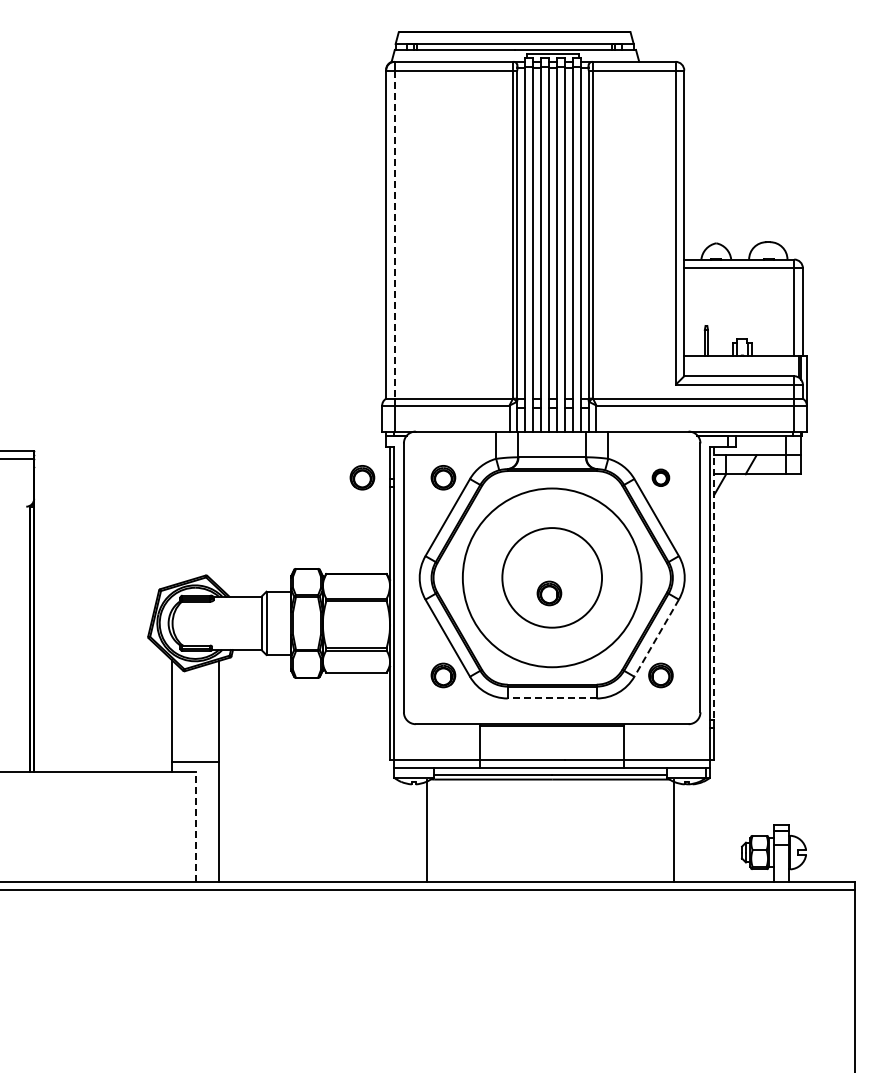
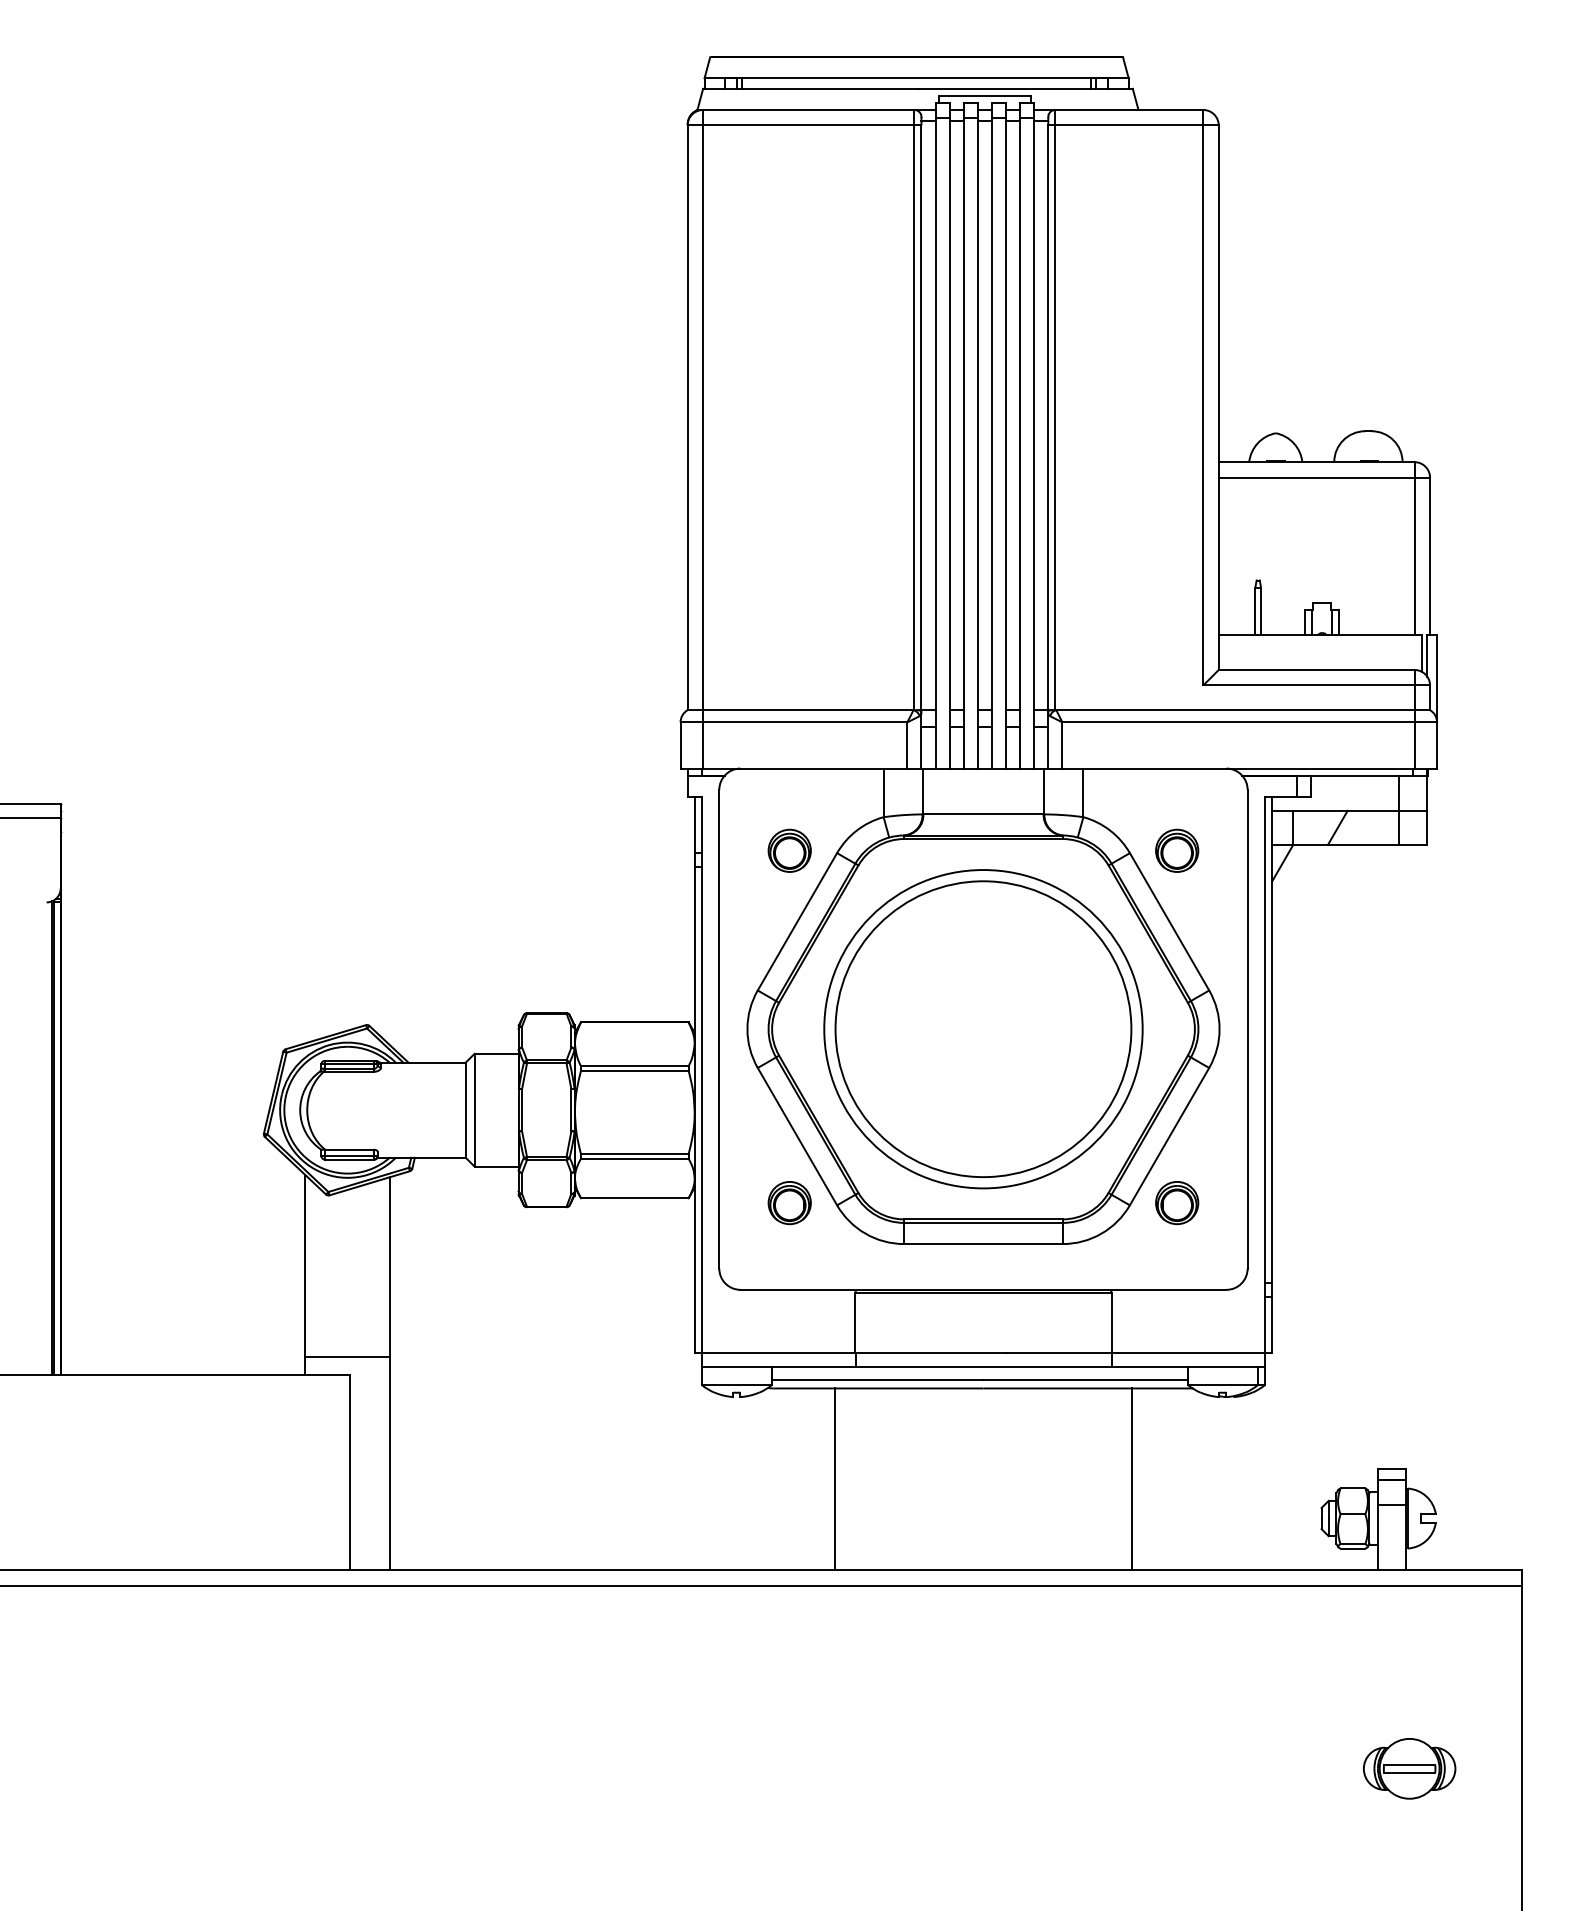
line: (394, 235) -> (702, 419), dashed -> solid
part: (362, 477) -> (645, 850), removed
part: (660, 477) -> (1176, 850), size x1.43
circle: (552, 577) -> (984, 1028), size x1.67
line: (714, 584) -> (1272, 1041), dashed -> solid
part: (549, 593) -> (978, 1057), removed
line: (656, 638) -> (1169, 1137), dashed -> solid
line: (552, 698) -> (984, 1244), dashed -> solid
line: (196, 826) -> (349, 1472), dashed -> solid
line: (426, 830) -> (834, 1479), moved
line: (673, 830) -> (1131, 1479), moved
part: (790, 992) -> (1407, 1767), added

